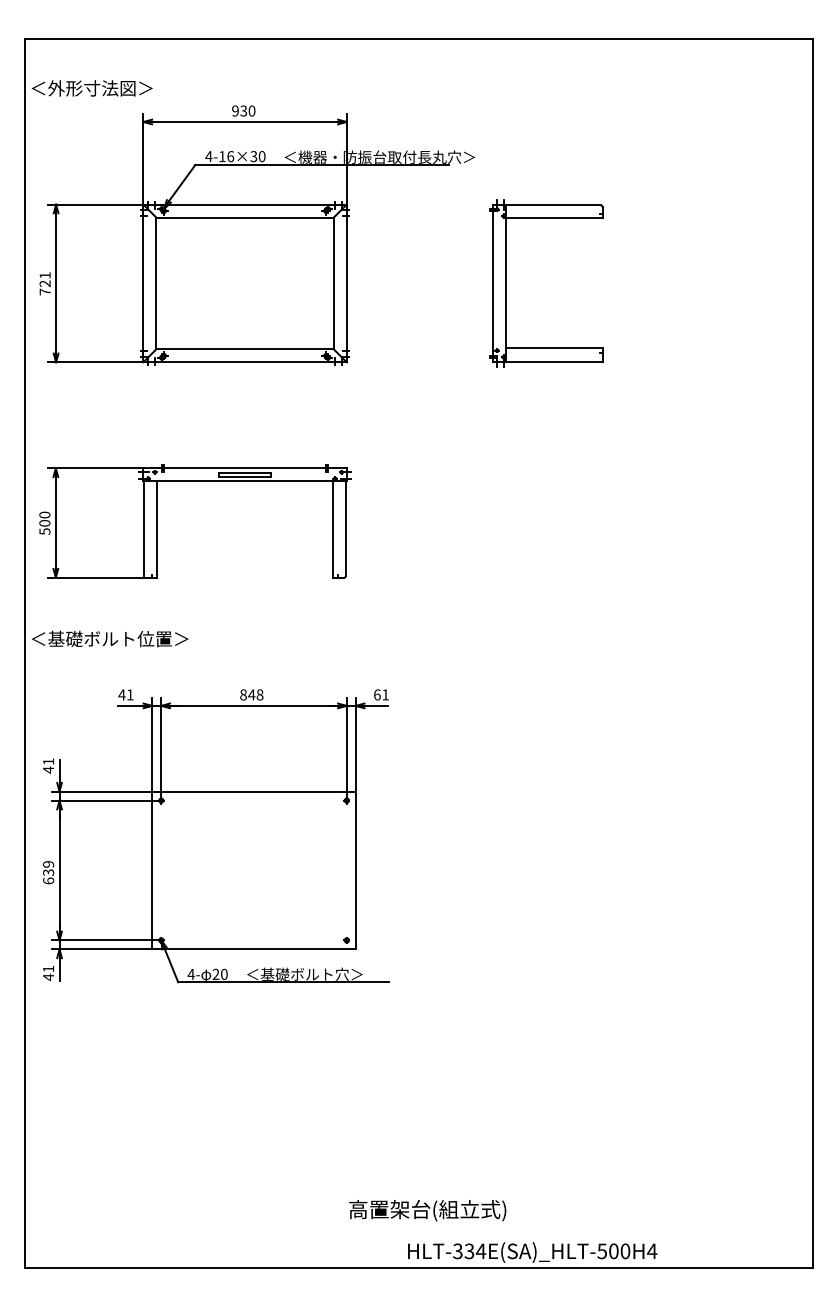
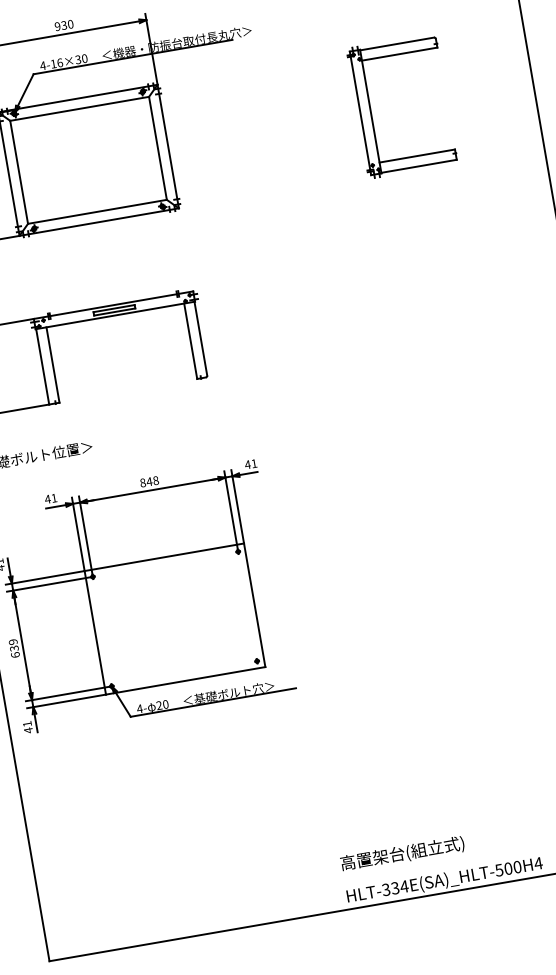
part: (506, 283) -> (370, 111), moved
text: (376, 694) -> (247, 464), 61 -> 41
text: (427, 1210) -> (402, 854), moved

